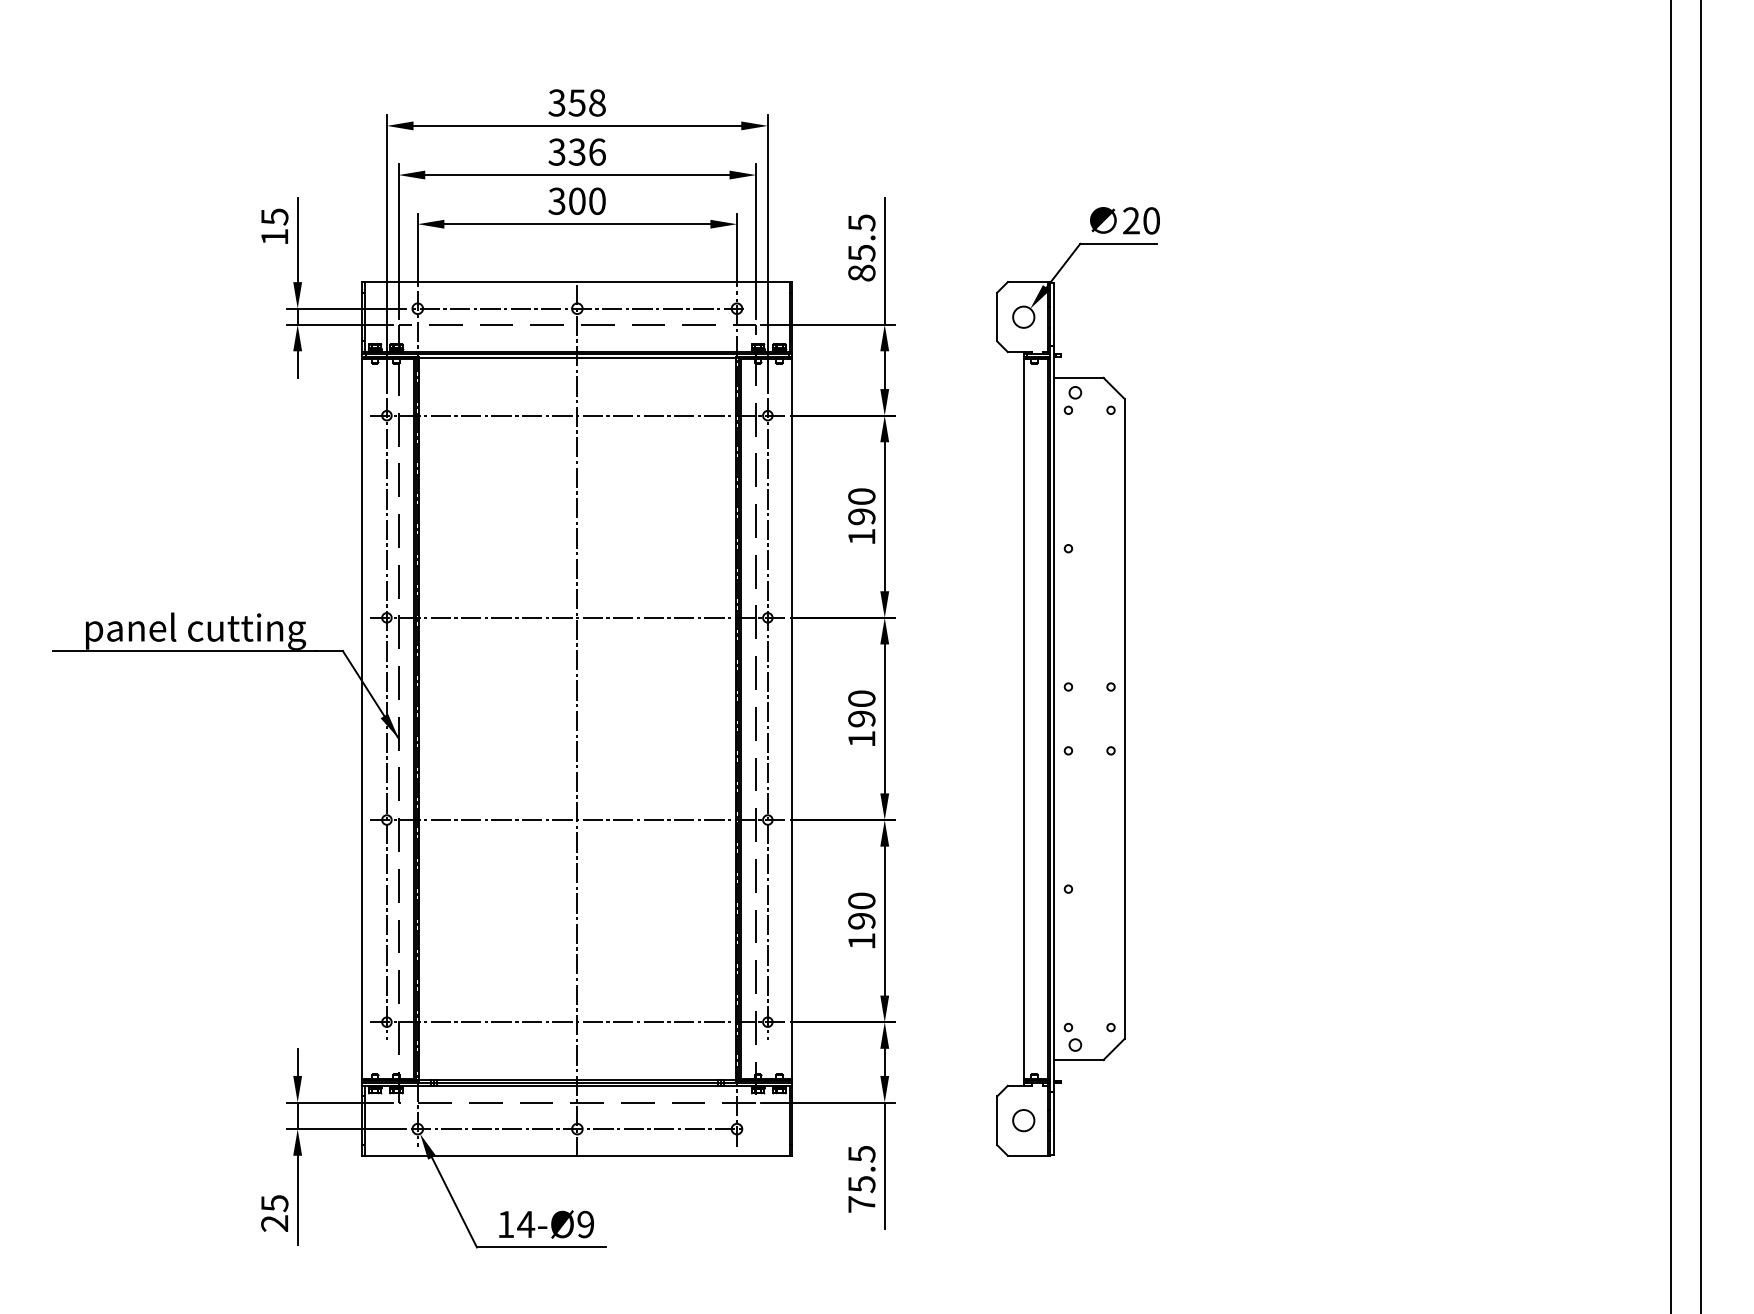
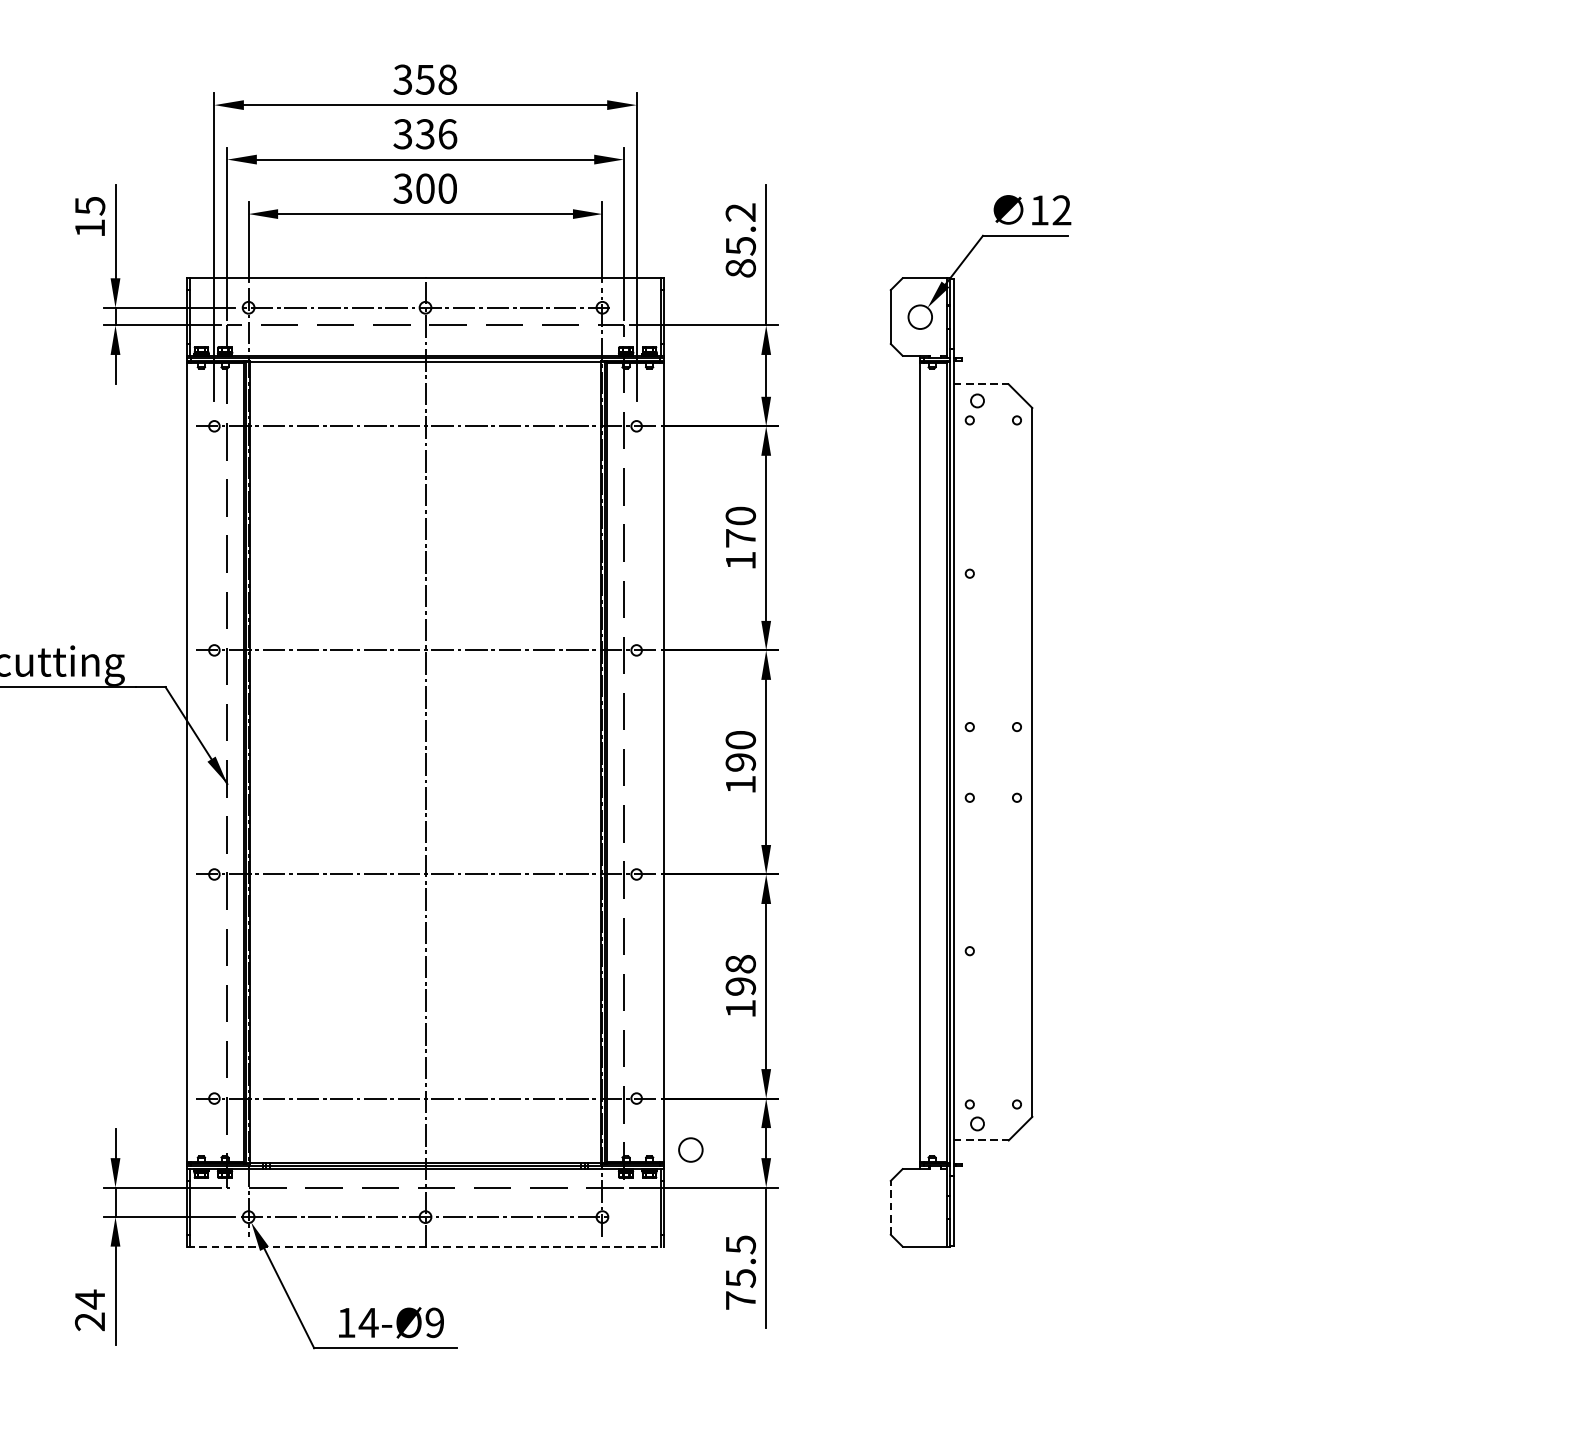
text: (1141, 220) -> (1050, 209), 20 -> 12
text: (861, 222) -> (740, 212), 85.5 -> 85.2
line: (1078, 377) -> (980, 383), solid -> dashed
text: (861, 516) -> (740, 538), 190 -> 170
line: (386, 718) -> (213, 761), removed
line: (767, 718) -> (636, 761), removed
text: (861, 900) -> (740, 963), 190 -> 198
line: (1078, 1059) -> (980, 1139), solid -> dashed
line: (997, 1120) -> (891, 1207), solid -> dashed
circle: (1023, 1120) -> (690, 1149), moved
line: (577, 1155) -> (425, 1246), solid -> dashed
text: (274, 1203) -> (89, 1299), 25 -> 24

